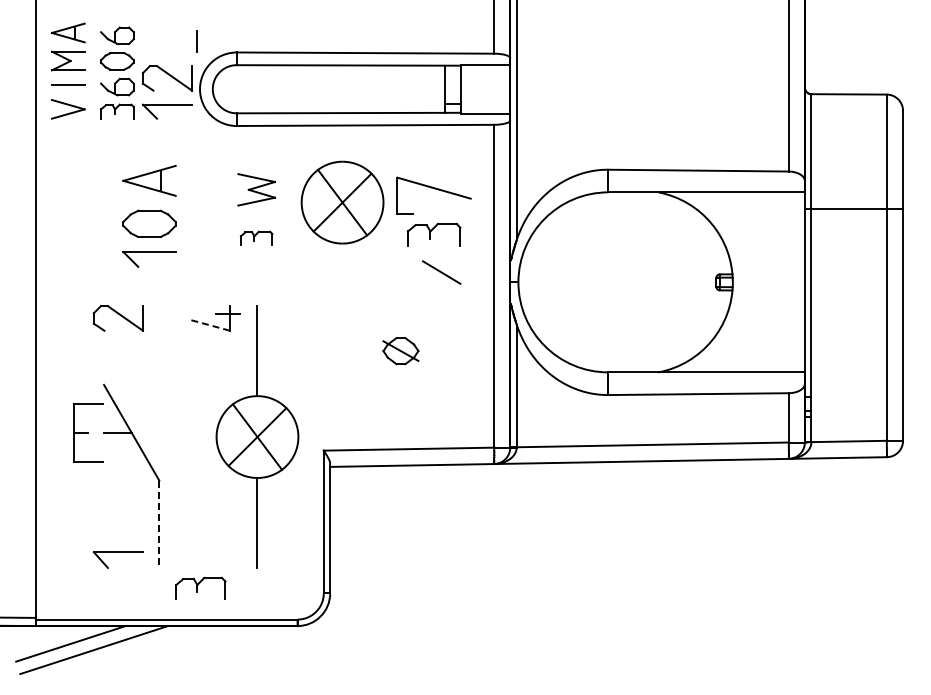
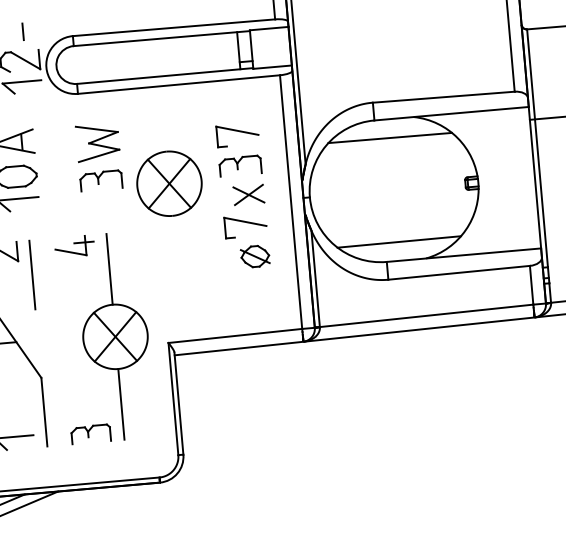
line: (196, 41) -> (23, 31), moved
part: (256, 189) -> (97, 142), size x1.43
part: (434, 195) -> (237, 134), size x0.71
part: (342, 202) -> (169, 183), moved
line: (626, 215) -> (390, 137), added
part: (256, 238) -> (101, 180), size x1.67
line: (441, 272) -> (248, 194), added
part: (434, 311) -> (245, 226), added
line: (210, 325) -> (70, 252), dashed -> solid
line: (626, 348) -> (399, 241), added
line: (159, 349) -> (32, 274), added
part: (400, 351) -> (254, 256), moved
line: (159, 524) -> (44, 412), dashed -> solid
part: (200, 587) -> (90, 433), moved

